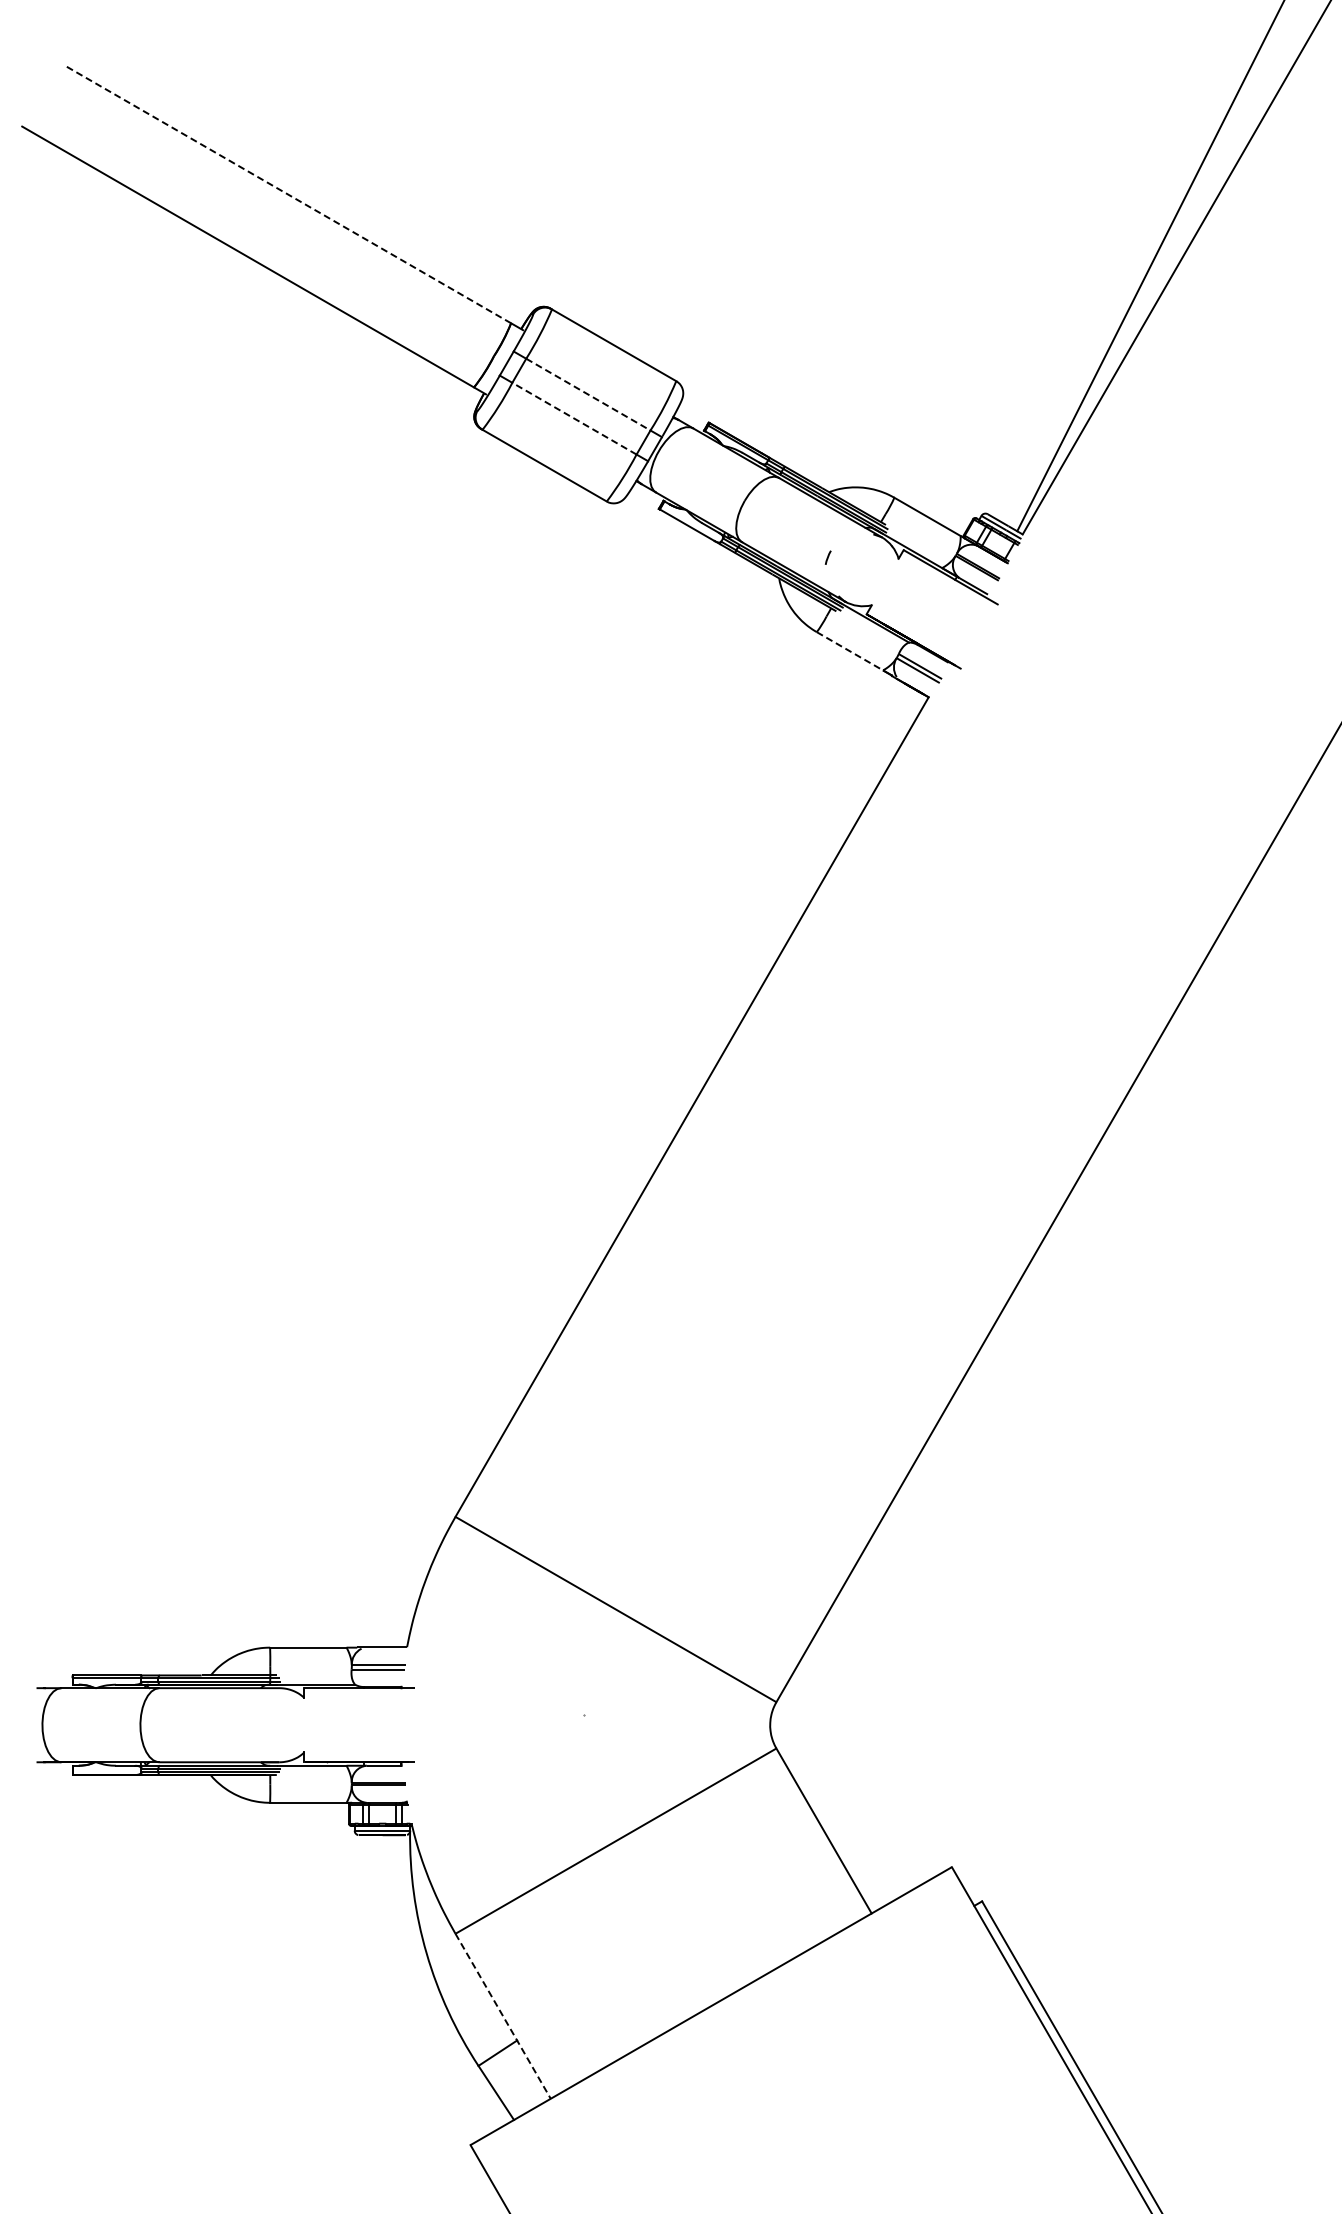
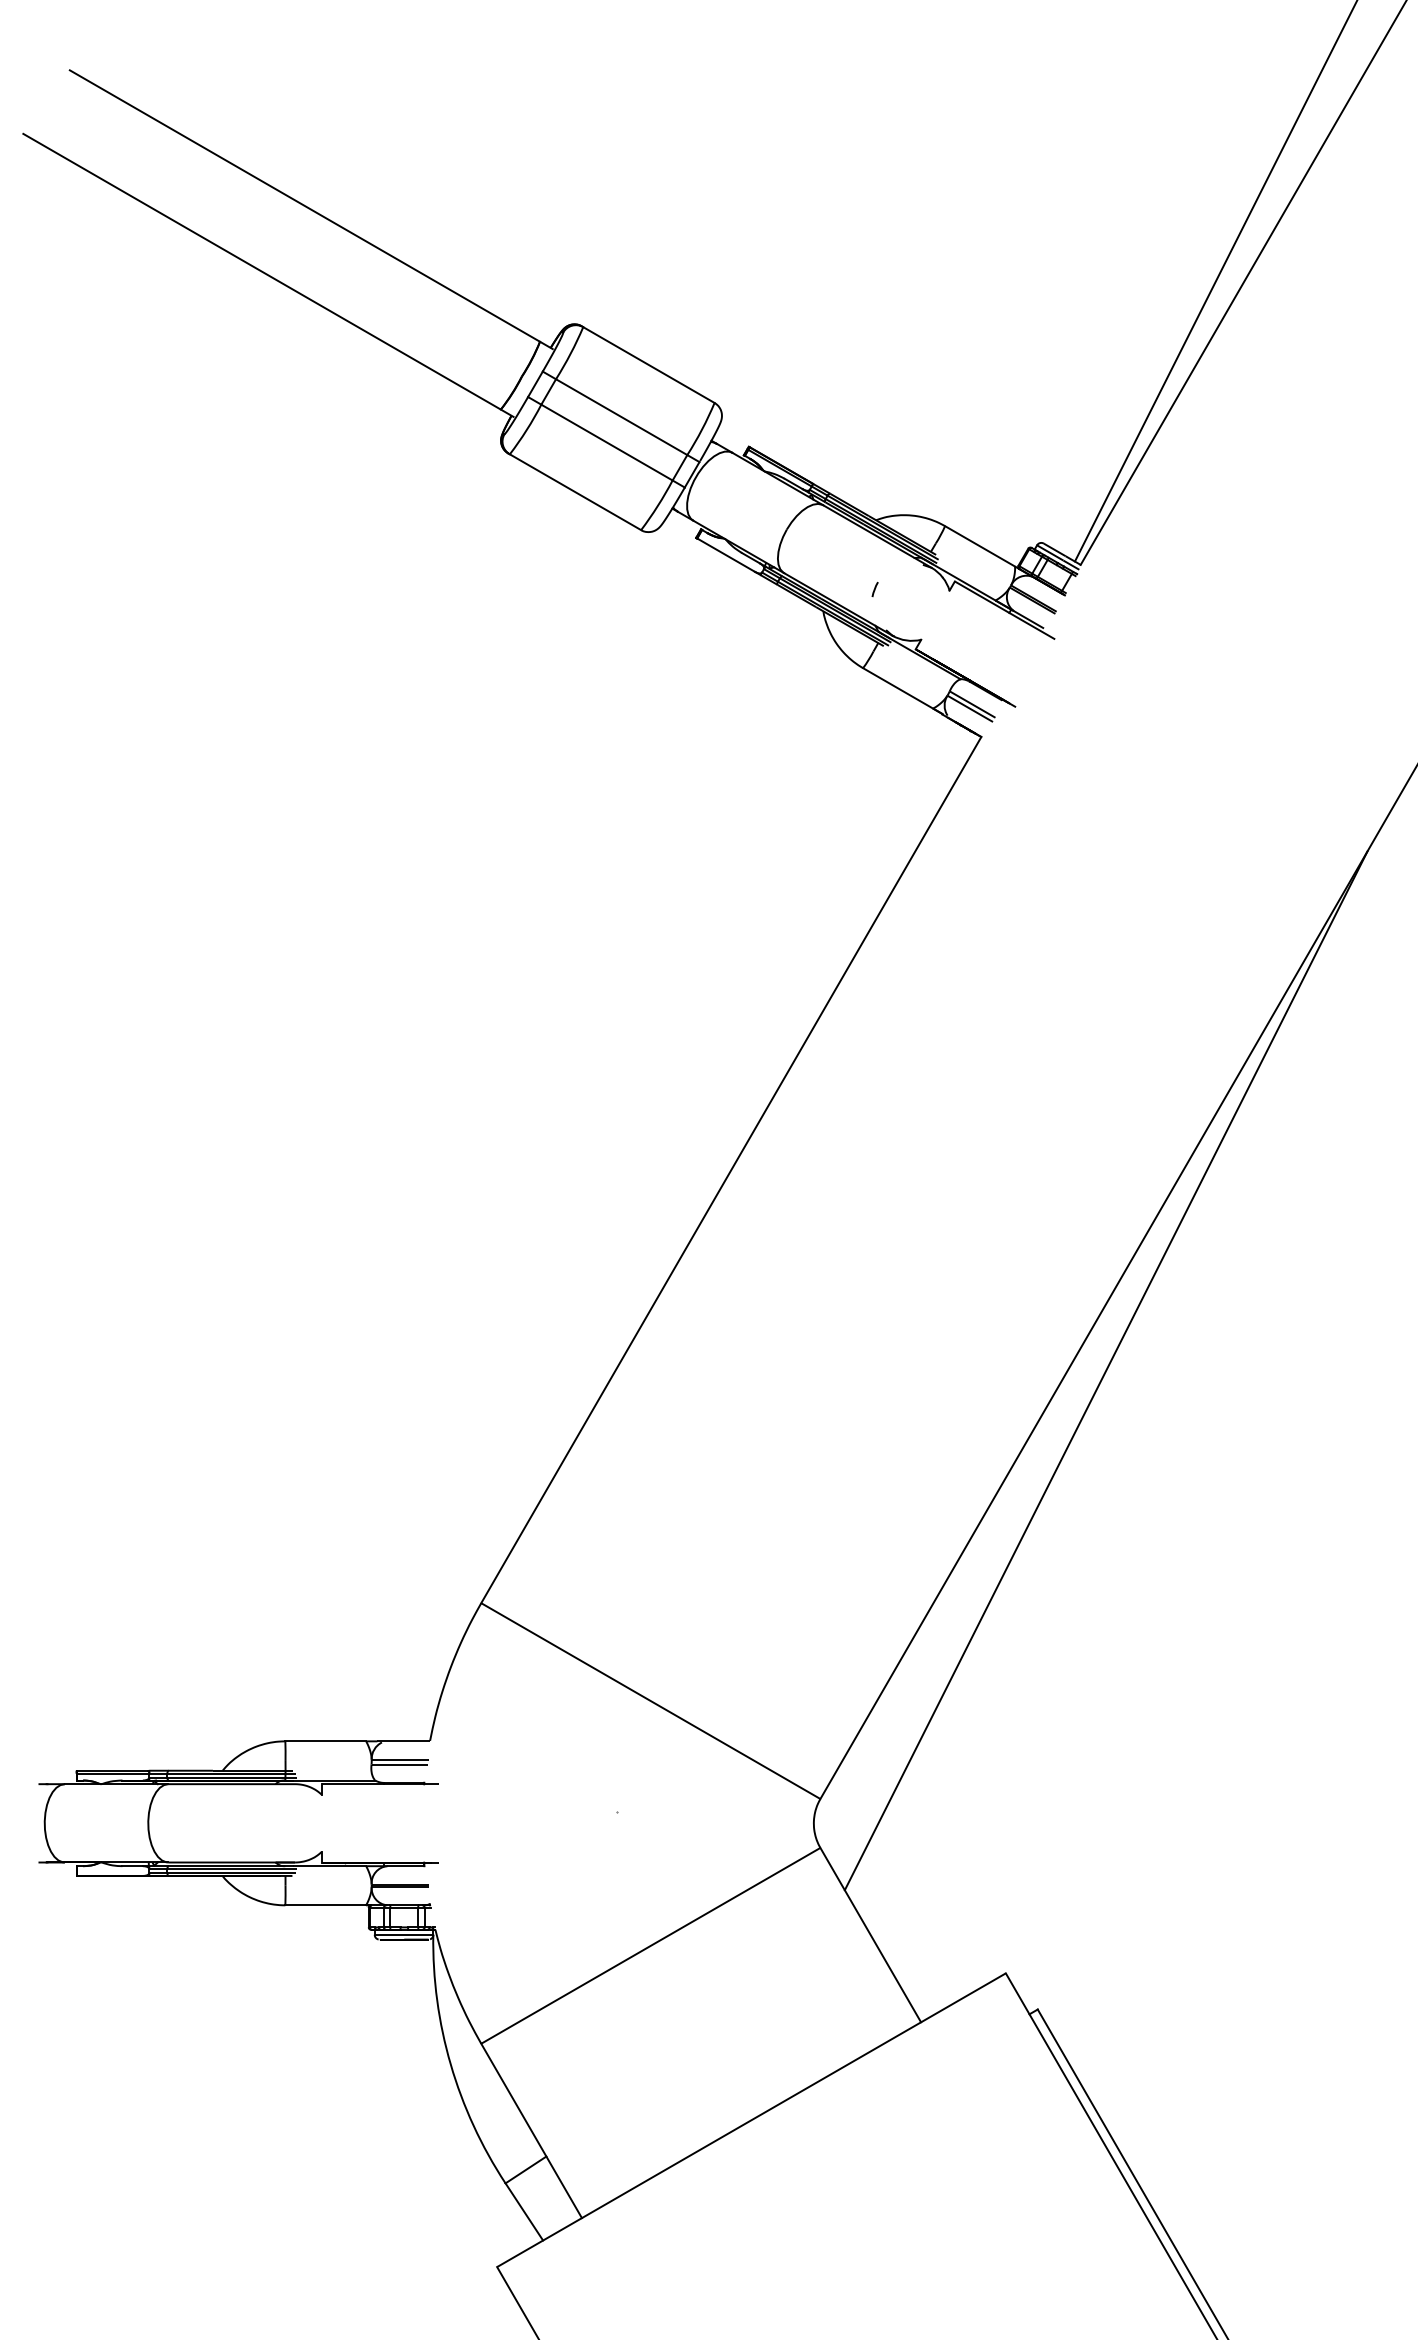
line: (288, 194) -> (304, 205), dashed -> solid
line: (588, 394) -> (621, 417), dashed -> solid
line: (574, 418) -> (607, 442), dashed -> solid
line: (850, 651) -> (898, 688), dashed -> solid
line: (1046, 1296) -> (1105, 1370), added
line: (503, 2016) -> (531, 2131), dashed -> solid

